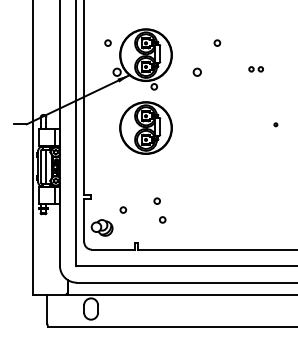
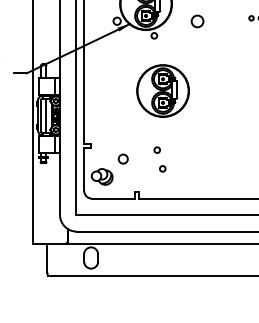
circle: (196, 71) -> (196, 20), size x1.6
part: (145, 127) -> (162, 90), moved
circle: (123, 209) -> (123, 158), size x1.6

